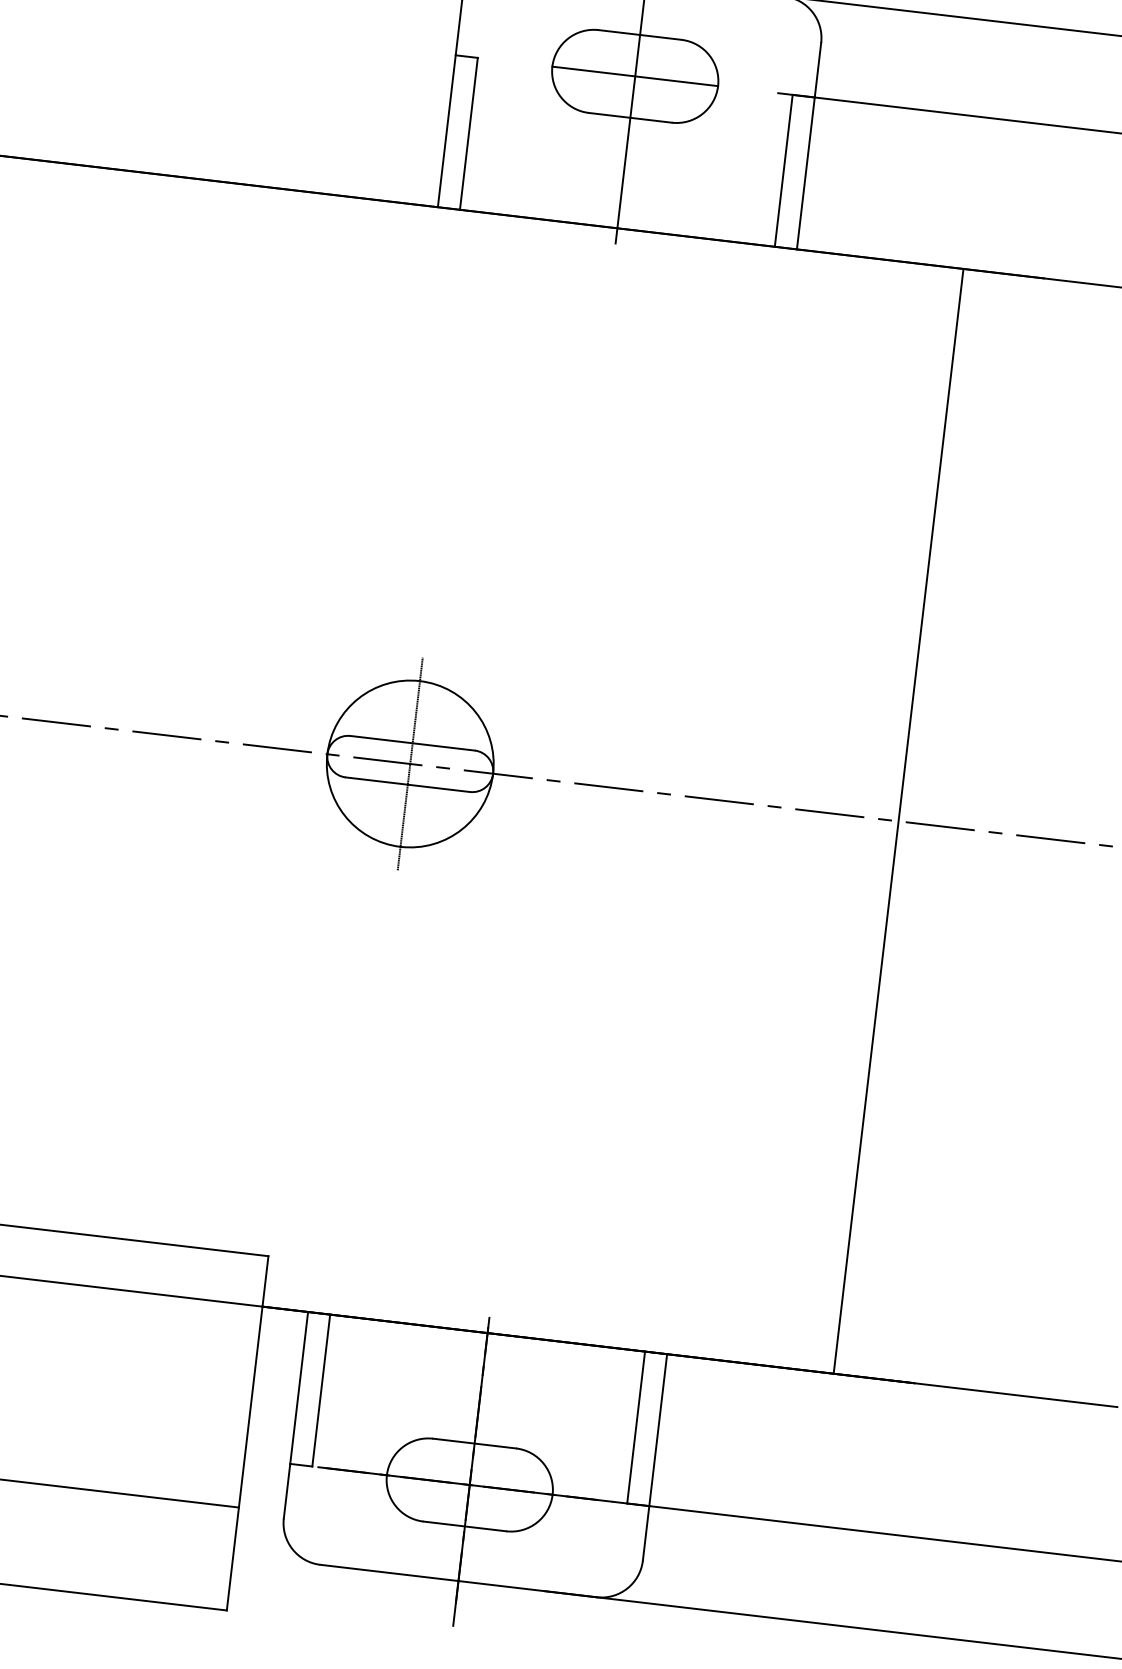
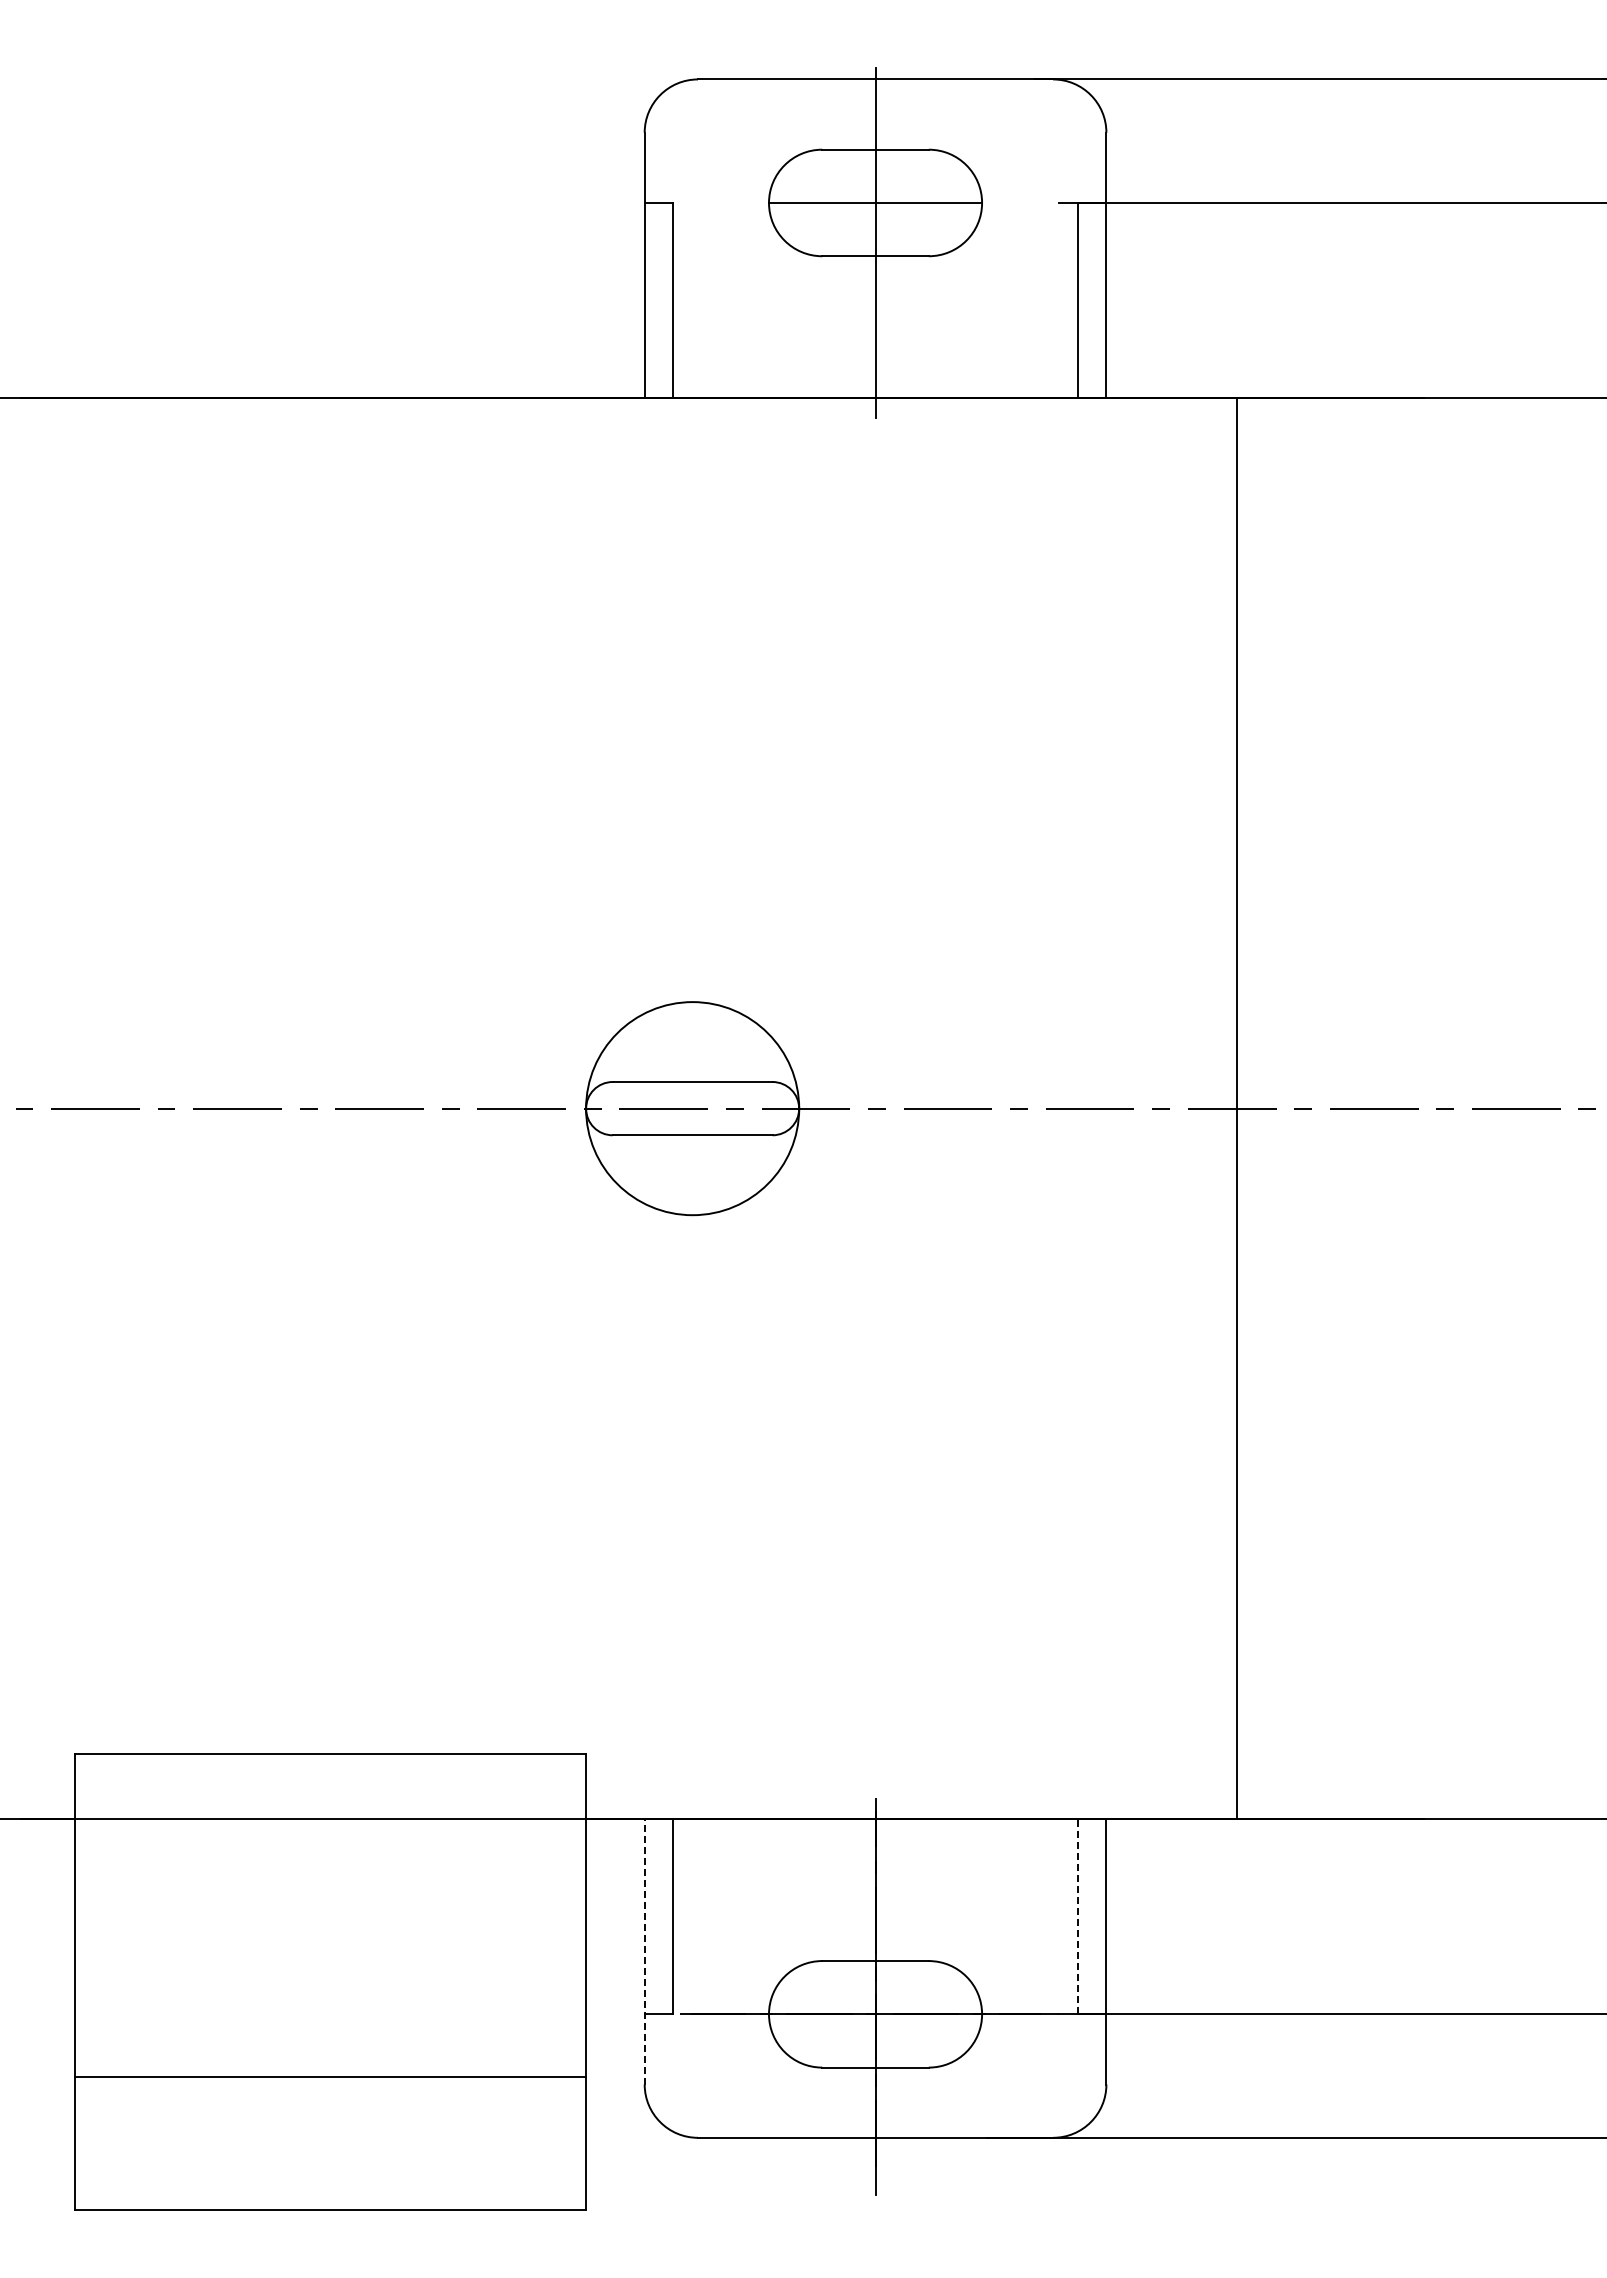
line: (410, 763) -> (692, 1108), removed
line: (898, 821) -> (1236, 1108), moved
line: (295, 1415) -> (644, 1951), solid -> dashed
line: (635, 1427) -> (1077, 1916), solid -> dashed

